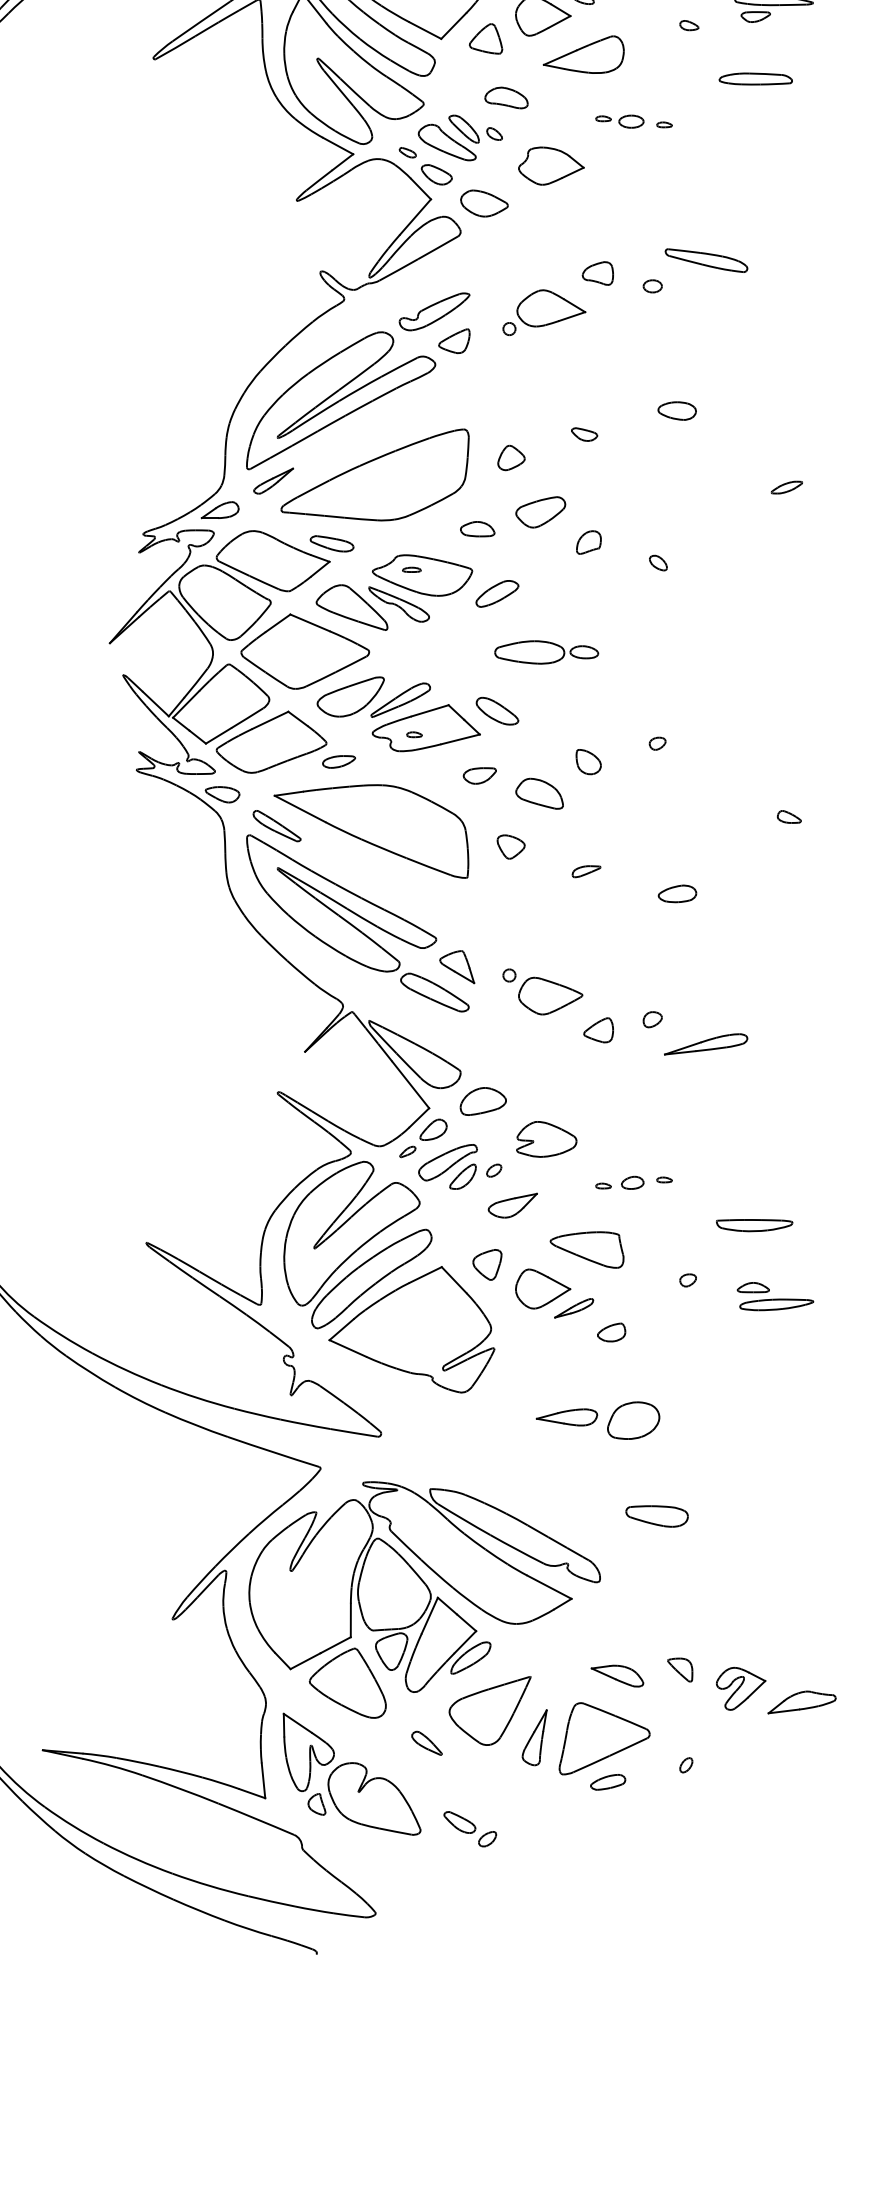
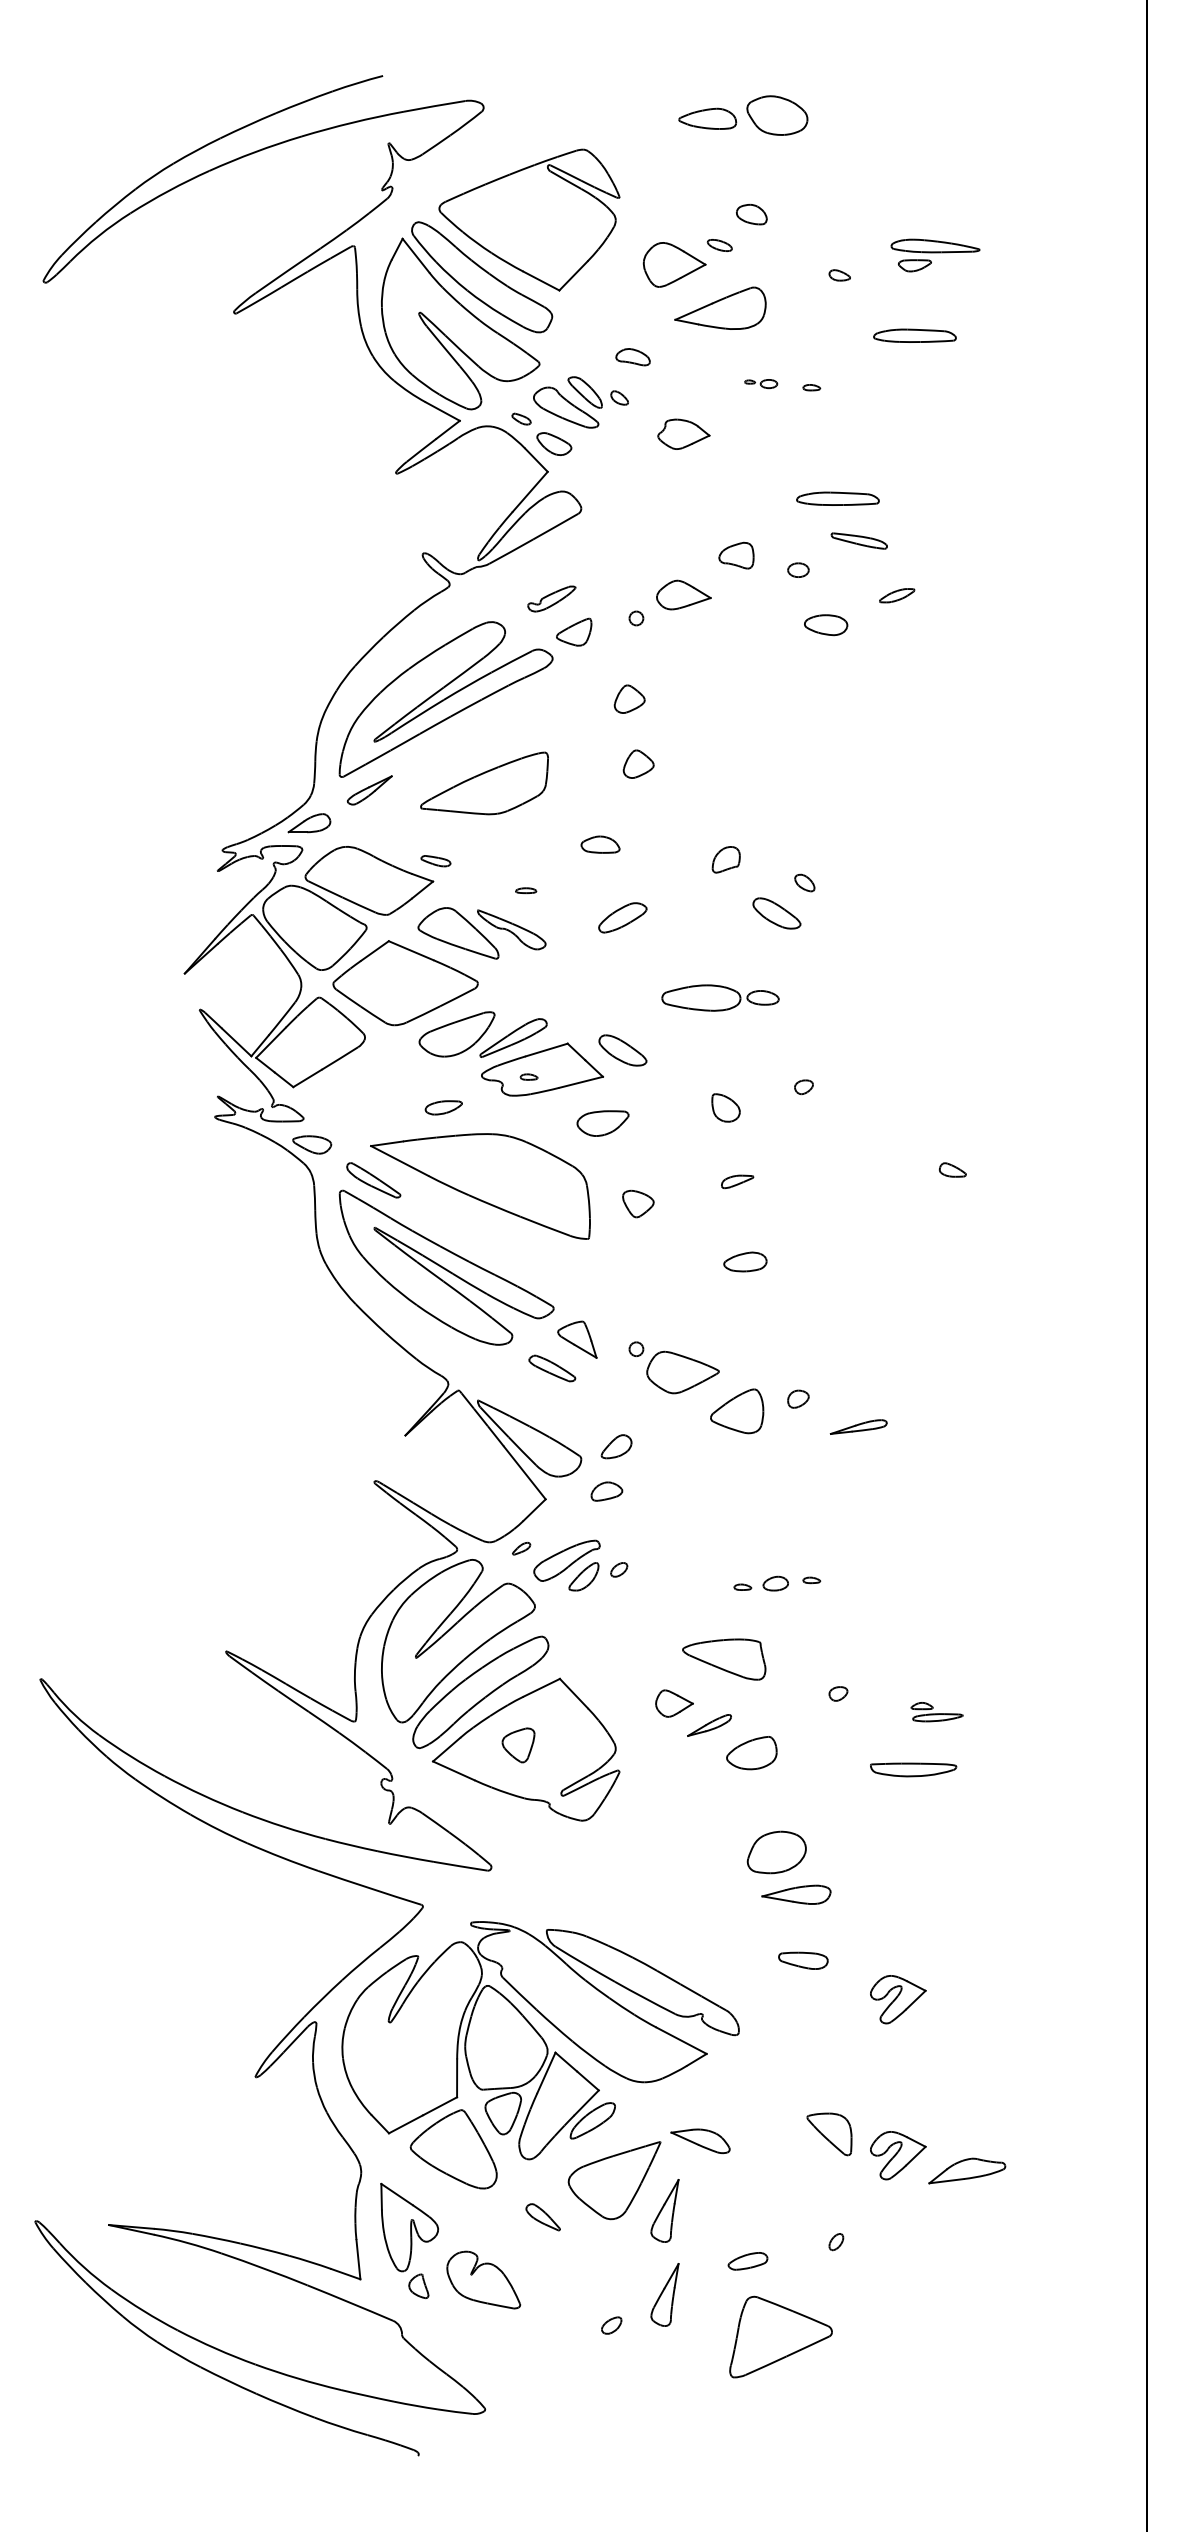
part: (485, 38) -> (609, 290), removed
part: (505, 97) -> (632, 356), size x0.7
part: (619, 121) -> (760, 383), size x0.6
part: (551, 166) -> (683, 434), size x0.7
part: (483, 203) -> (607, 476), removed
part: (687, 222) -> (837, 498), added
part: (706, 260) -> (859, 540), size x0.6
part: (551, 307) -> (683, 594), size x0.7
part: (434, 311) -> (551, 598), size x0.6
part: (503, 399) -> (629, 698), added
part: (677, 411) -> (826, 625), moved
part: (584, 434) -> (721, 737), removed
part: (375, 475) -> (484, 783), size x0.6
part: (787, 487) -> (897, 595), moved
part: (540, 512) -> (671, 825), removed
part: (331, 543) -> (435, 860), size x0.6
part: (422, 575) -> (538, 896), removed
part: (633, 590) -> (776, 913), added
part: (546, 651) -> (720, 997), moved
part: (271, 742) -> (367, 1085), removed
part: (479, 775) -> (602, 1123), size x1.4
part: (539, 793) -> (670, 1143), removed
part: (586, 871) -> (737, 1181), moved
part: (677, 893) -> (745, 1261), moved
part: (435, 992) -> (552, 1368), size x0.6
part: (598, 1029) -> (737, 1410), size x1.6
part: (705, 1043) -> (858, 1426), size x0.6
part: (482, 1101) -> (606, 1491), size x0.6
part: (433, 1129) -> (616, 1446), moved
part: (546, 1139) -> (678, 1534), removed
part: (513, 1205) -> (640, 1609), removed
part: (754, 1225) -> (913, 1769), moved
part: (487, 1264) -> (518, 1745), moved
part: (543, 1288) -> (674, 1703), size x0.6
part: (774, 1295) -> (936, 1711), size x0.6
part: (611, 1332) -> (751, 1752), size x1.6
part: (567, 1417) -> (796, 1894), moved
part: (657, 1516) -> (803, 1960), size x0.7
part: (741, 1550) -> (898, 1999), added
part: (680, 1670) -> (829, 2134), size x1.6
part: (617, 1676) -> (700, 2141), moved
part: (604, 1738) -> (780, 2336), moved
part: (374, 1798) -> (483, 2279), size x0.7
part: (534, 1811) -> (664, 2294), added
part: (459, 1822) -> (580, 2306), removed

